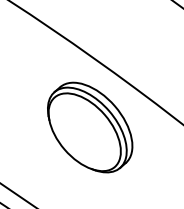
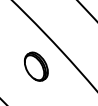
part: (90, 127) -> (36, 66), size x0.6

